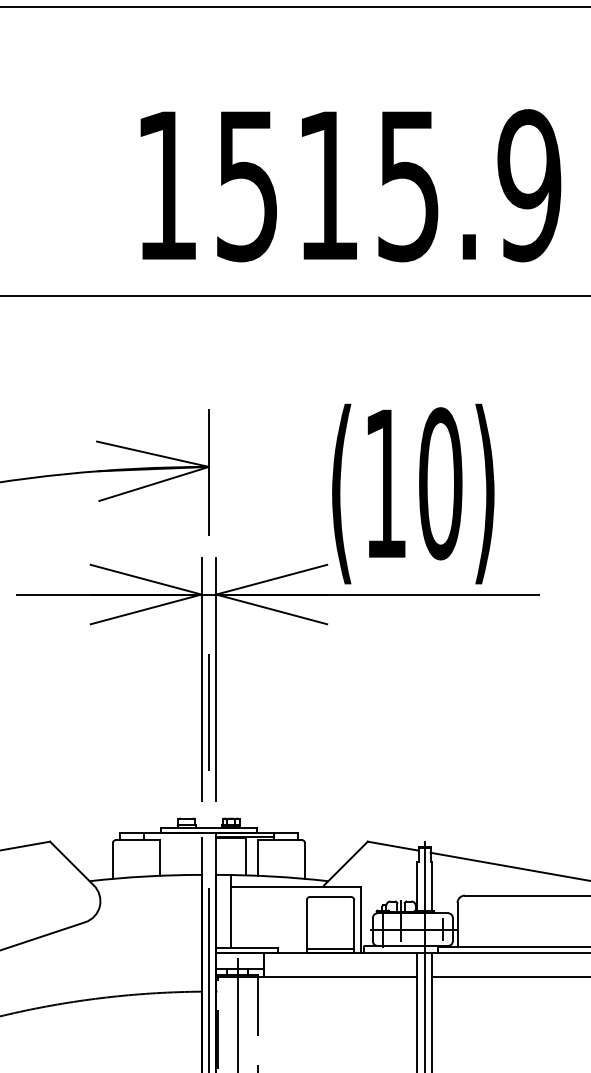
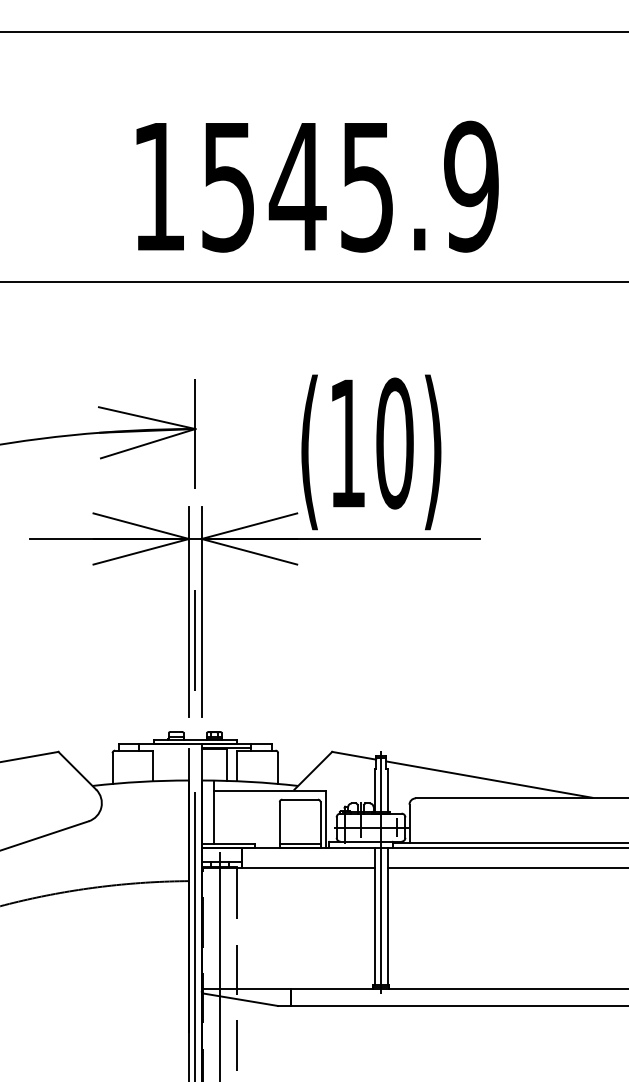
text: (327, 185) -> (297, 186), 1515.9 -> 1545.9

